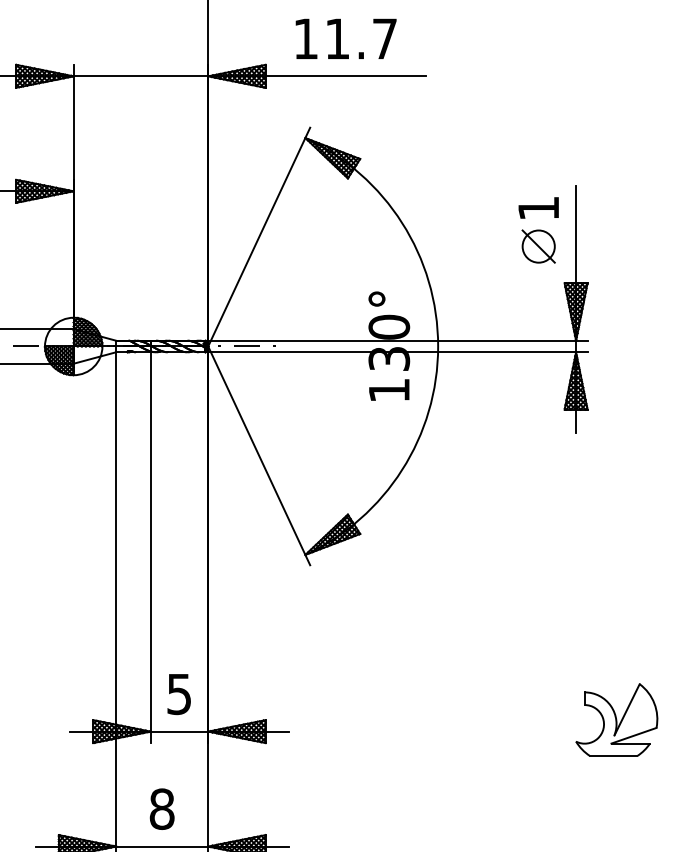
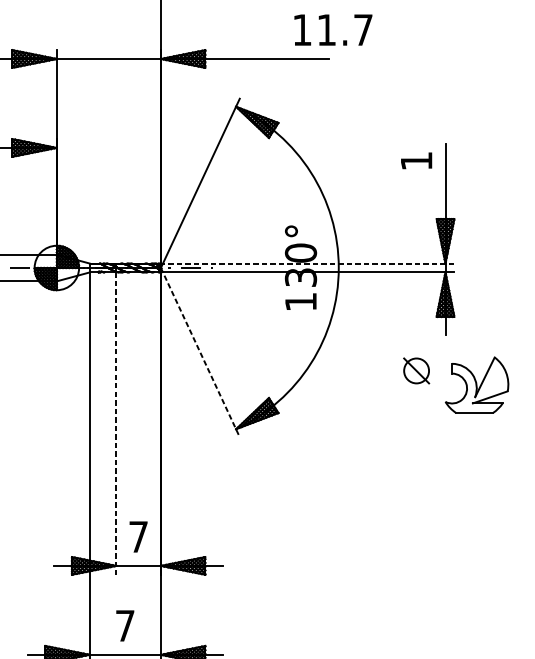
text: (345, 38) -> (332, 29), moved
part: (538, 246) -> (416, 370), moved
line: (396, 340) -> (306, 263), solid -> dashed
line: (259, 455) -> (200, 352), solid -> dashed
line: (150, 548) -> (116, 424), solid -> dashed
text: (178, 694) -> (137, 537), 5 -> 7
part: (616, 719) -> (476, 384), moved
text: (161, 808) -> (124, 625), 8 -> 7

